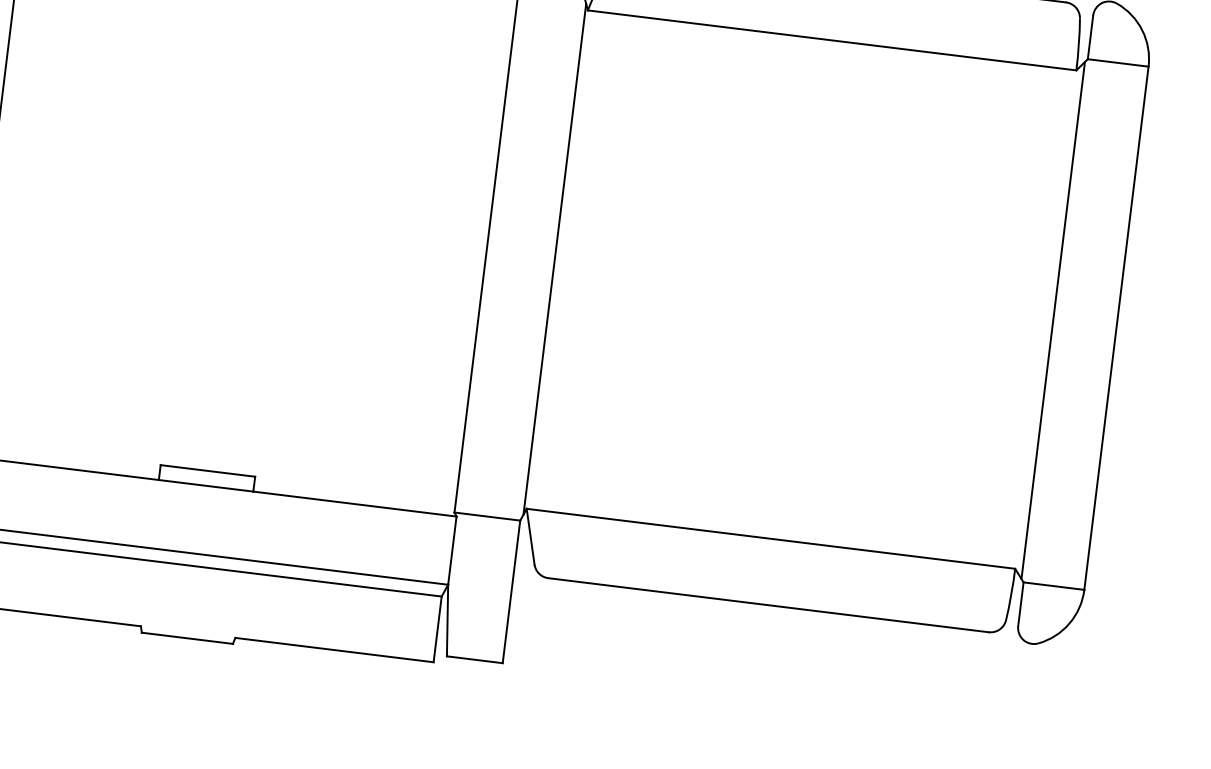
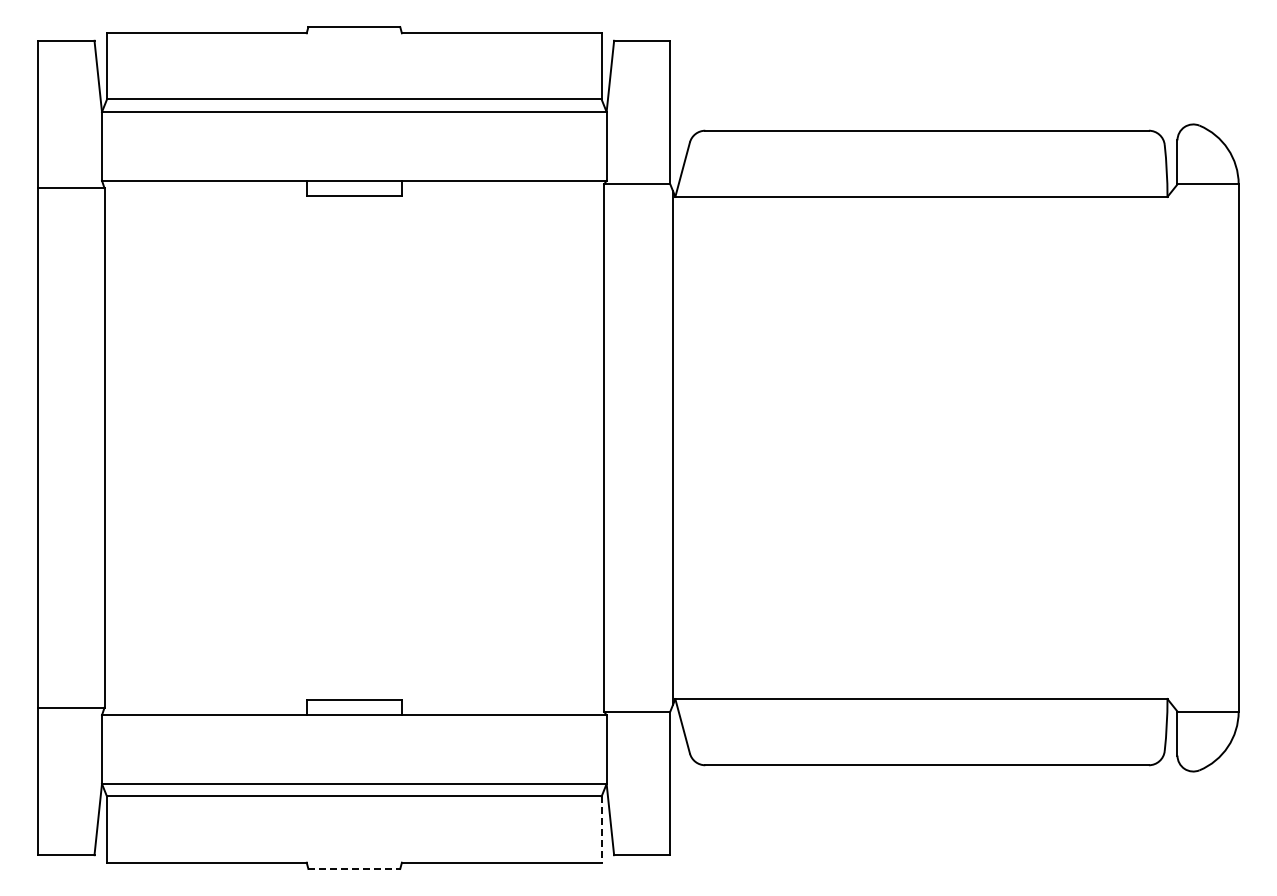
line: (1052, 319) -> (1174, 447), removed
line: (437, 630) -> (601, 830), solid -> dashed
line: (187, 637) -> (354, 868), solid -> dashed

